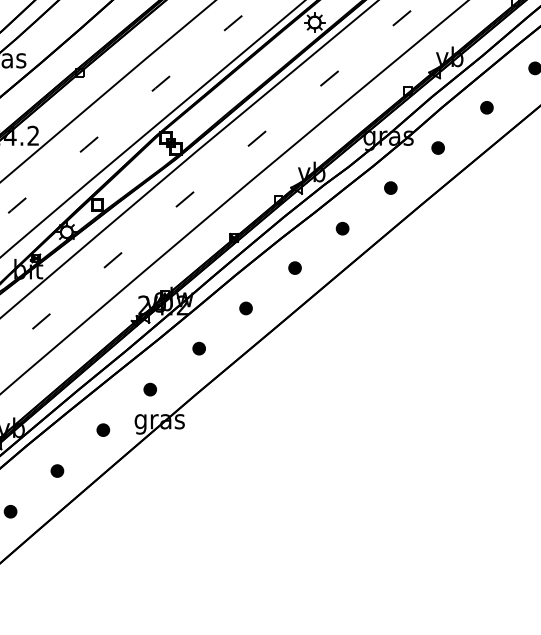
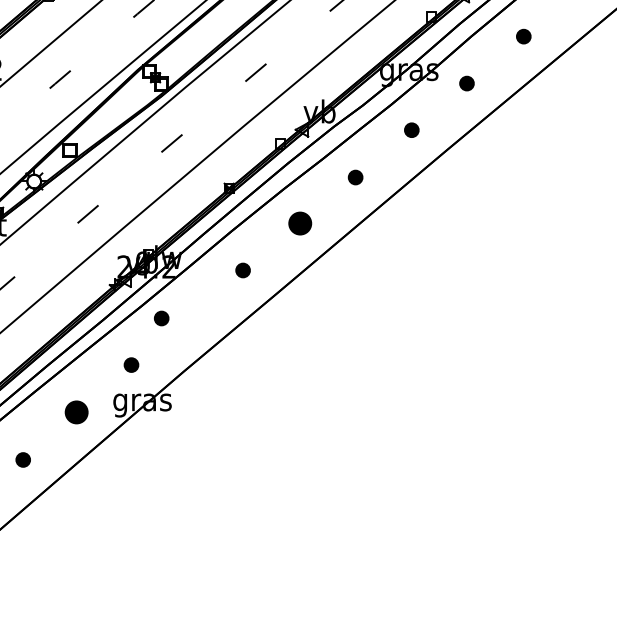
part: (294, 267) -> (299, 222), size x1.6
part: (198, 348) -> (160, 318), moved
part: (103, 429) -> (76, 411), size x1.6

